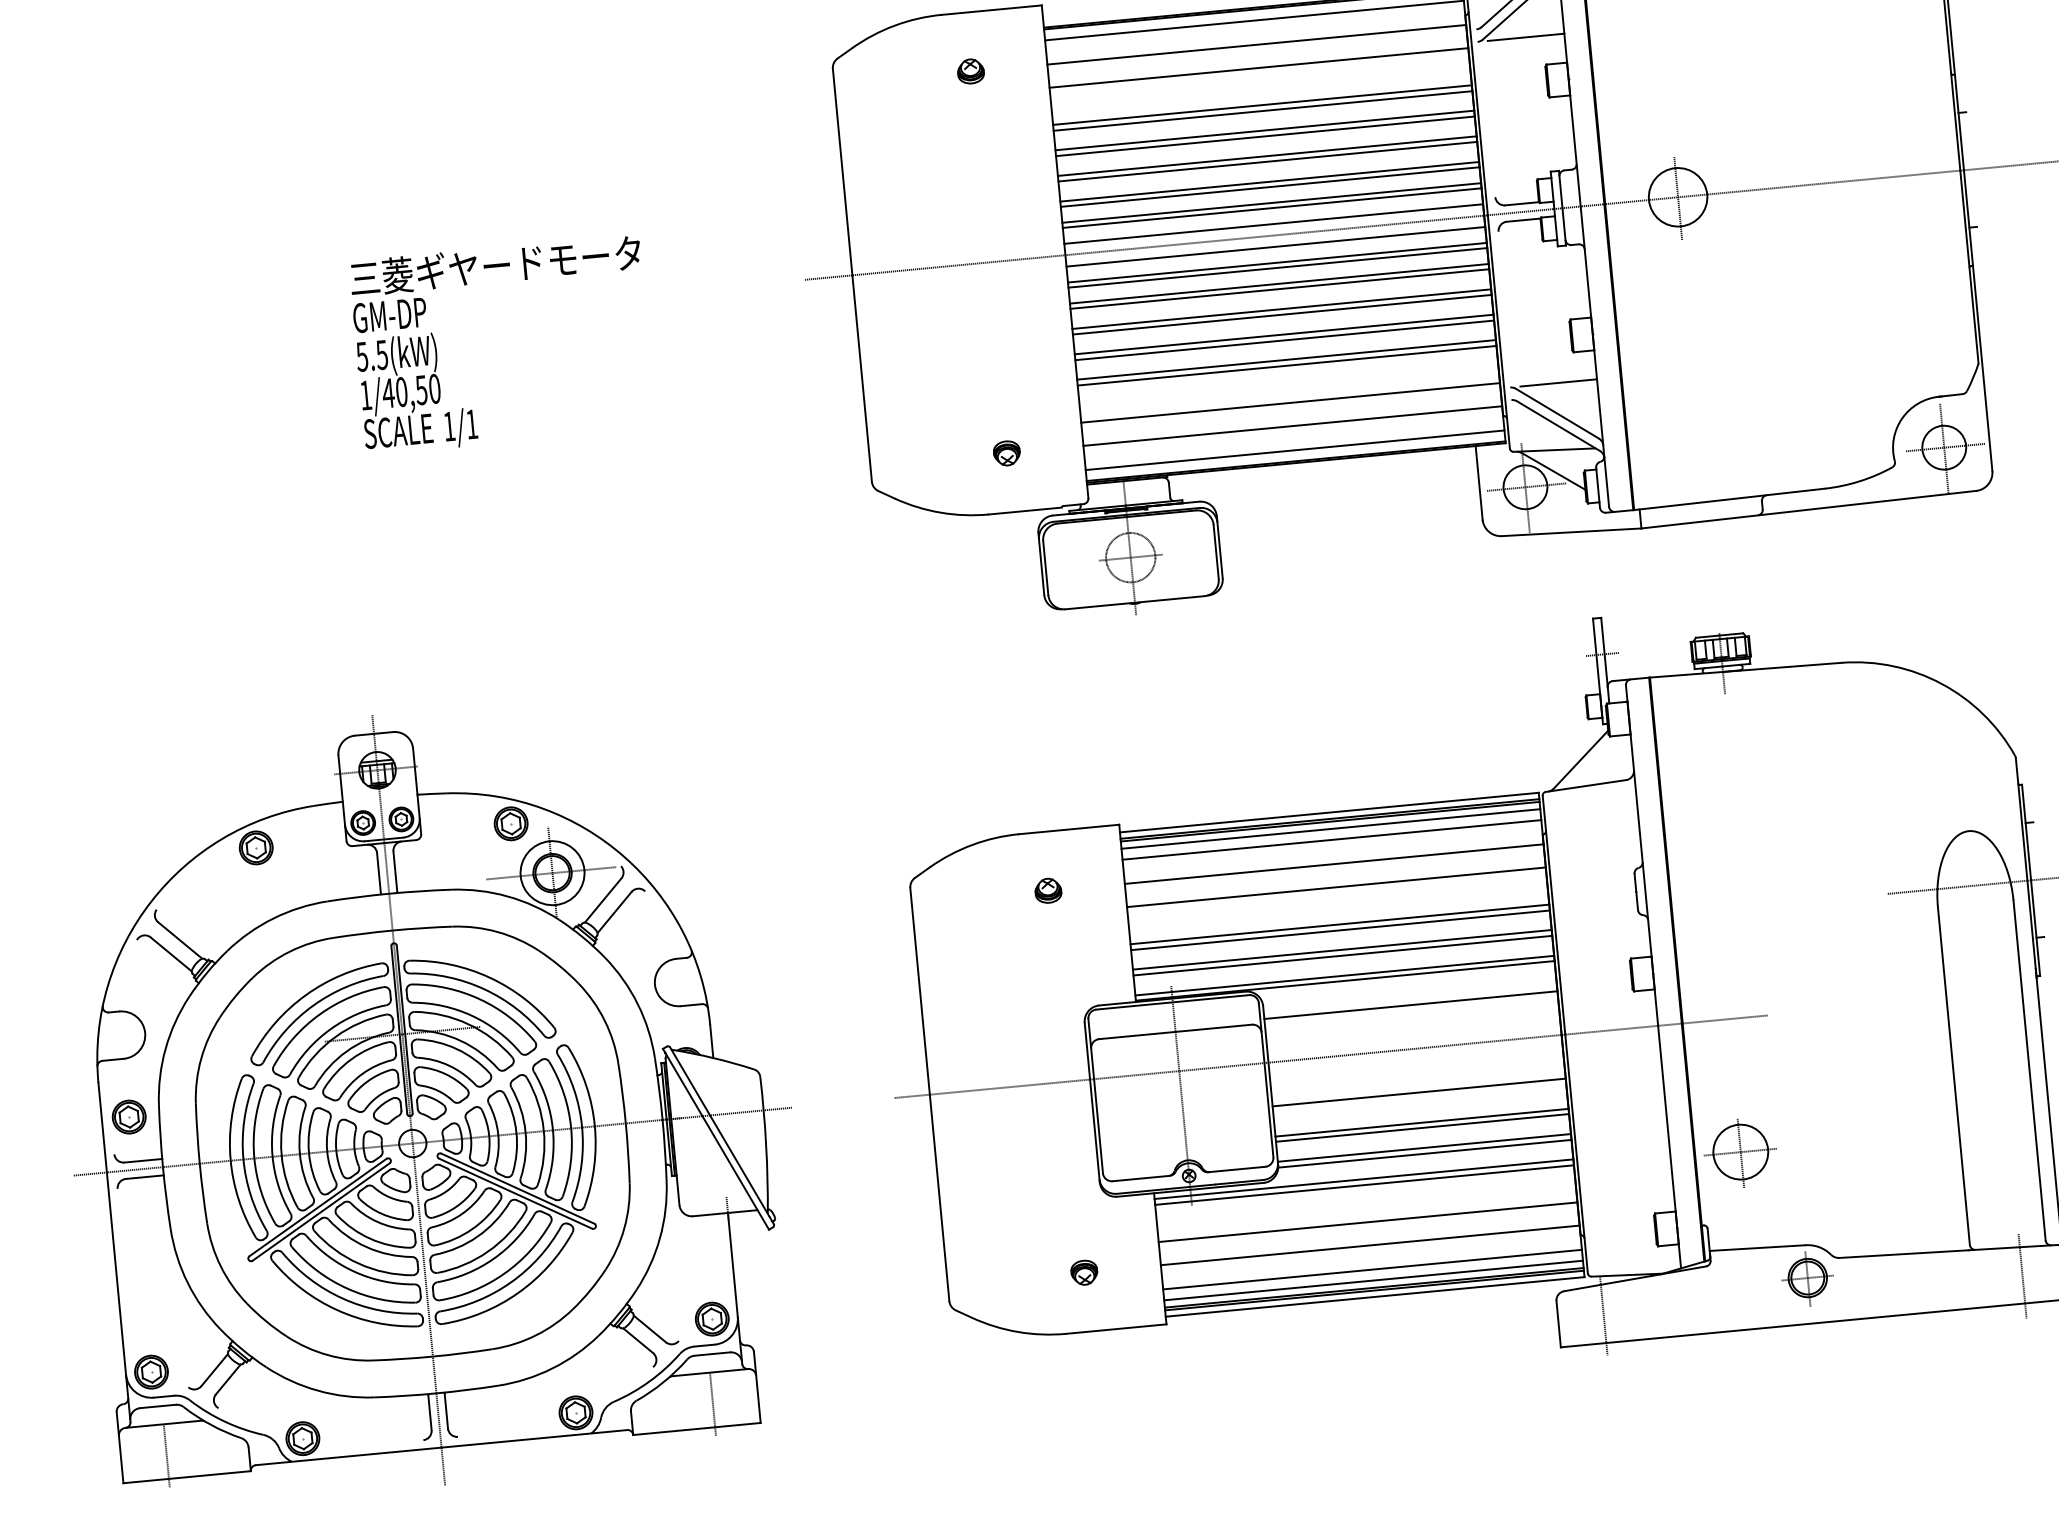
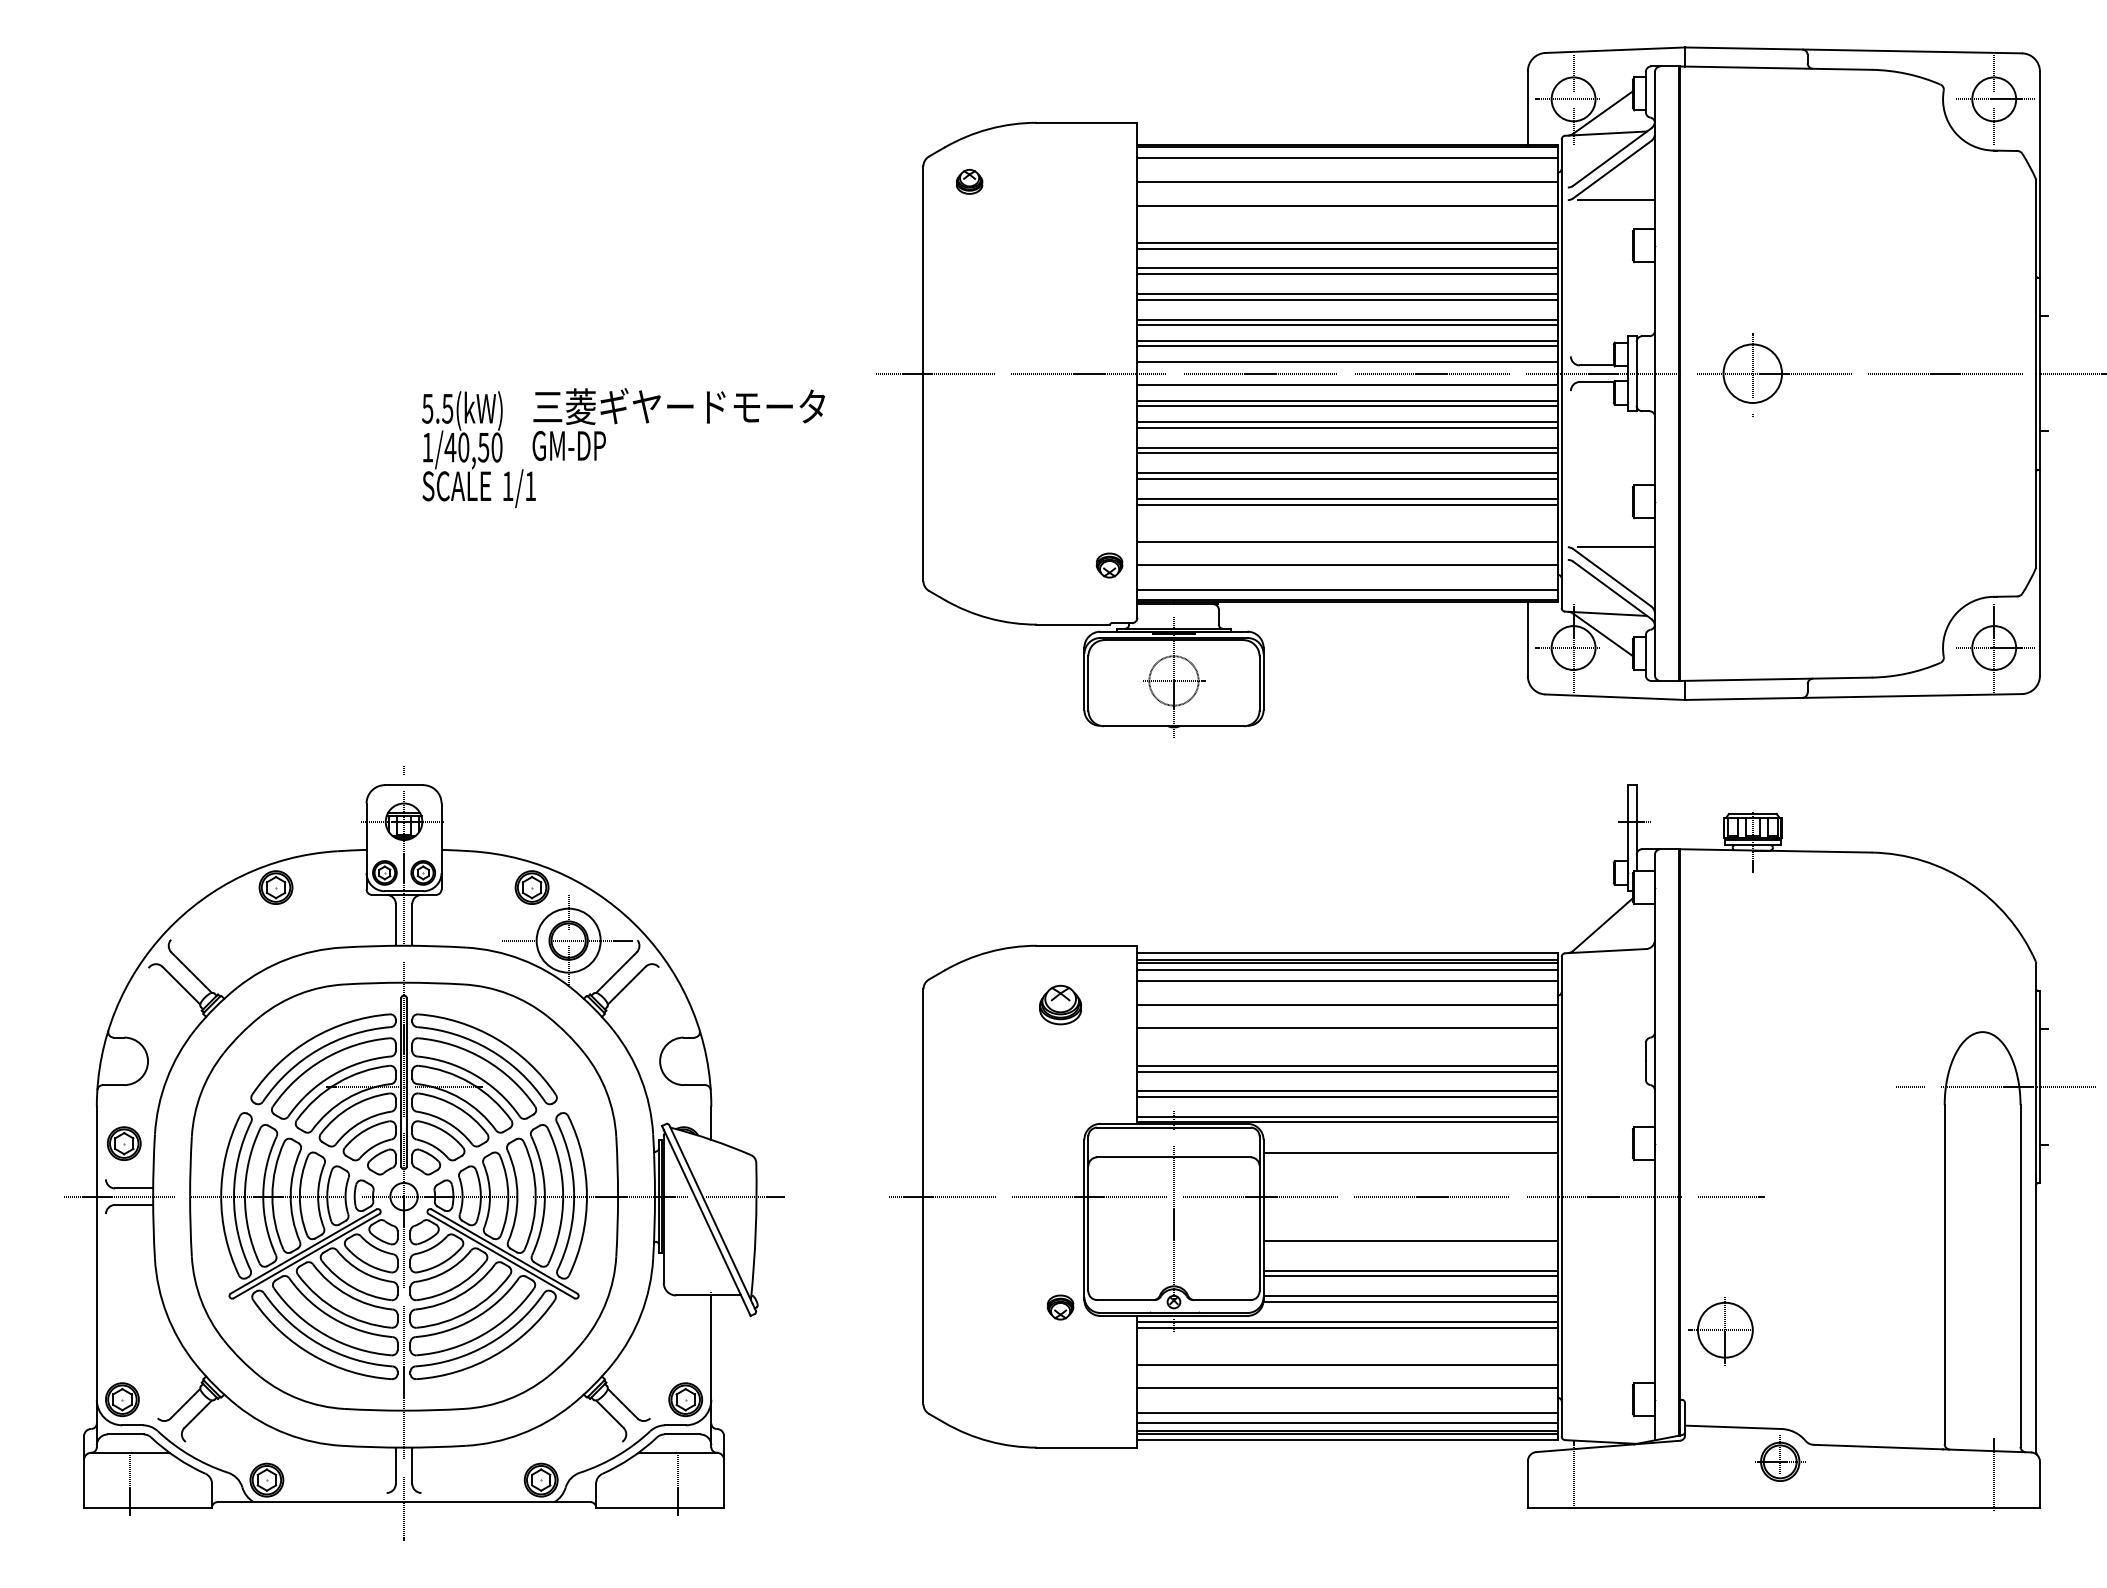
part: (970, 71) -> (969, 181), moved
text: (496, 283) -> (678, 424), moved
part: (1006, 453) -> (1109, 565), moved
part: (1048, 890) -> (1060, 1004), size x1.6
part: (1084, 1272) -> (1060, 1307), moved

